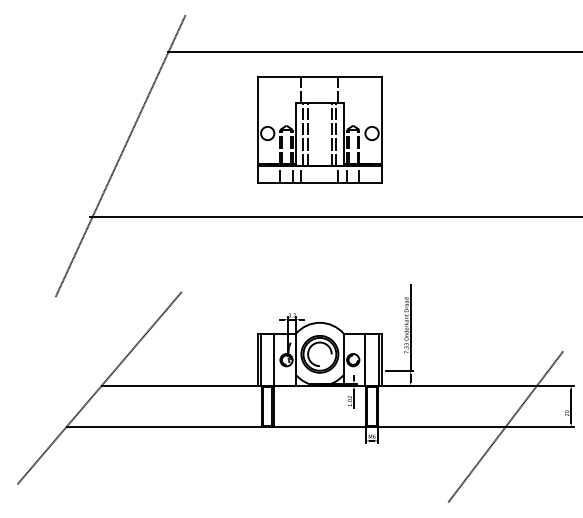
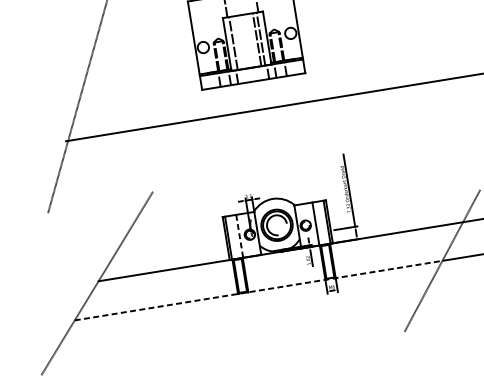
line: (308, 134) -> (237, 42), removed
line: (274, 360) -> (239, 236), solid -> dashed
line: (286, 426) -> (258, 290), solid -> dashed

